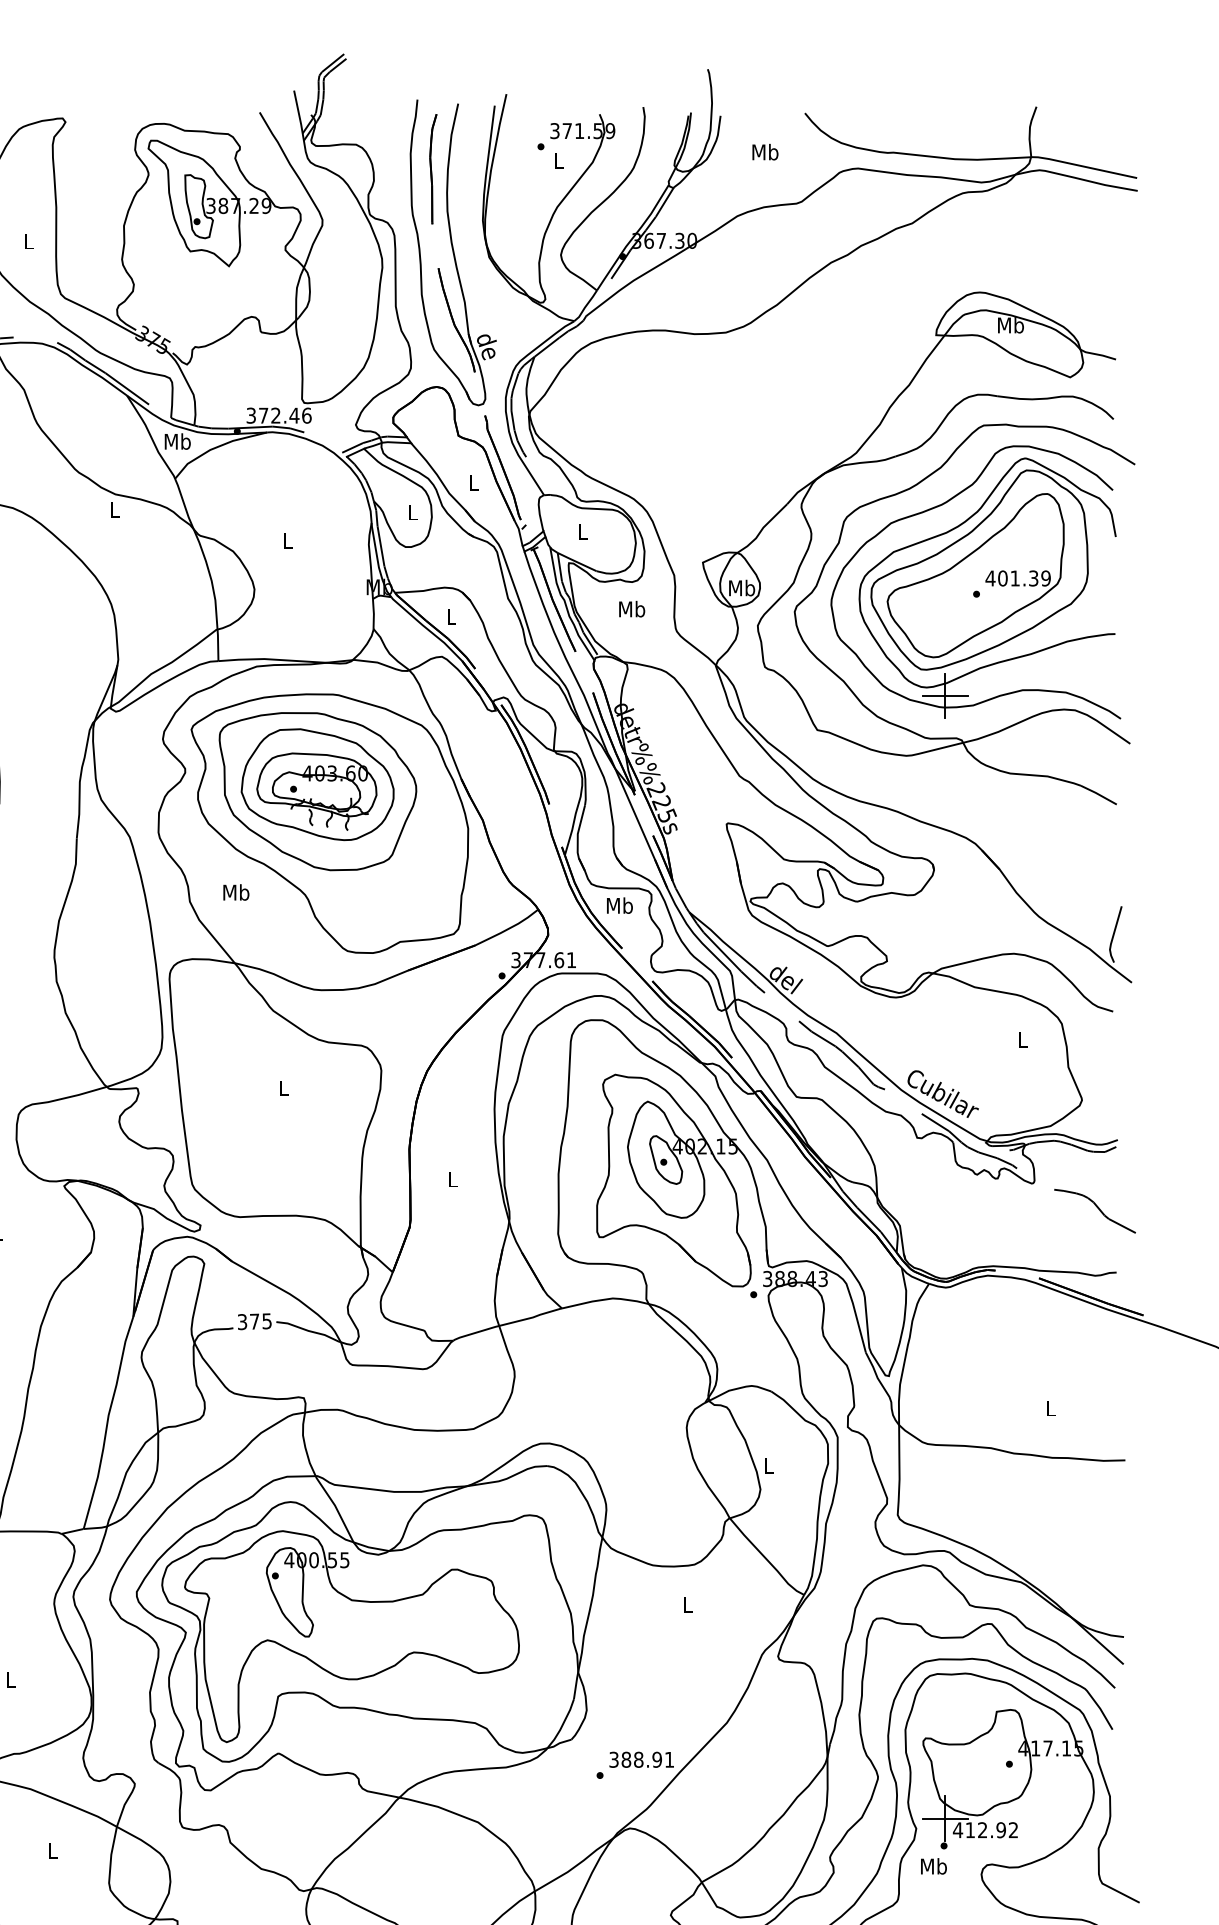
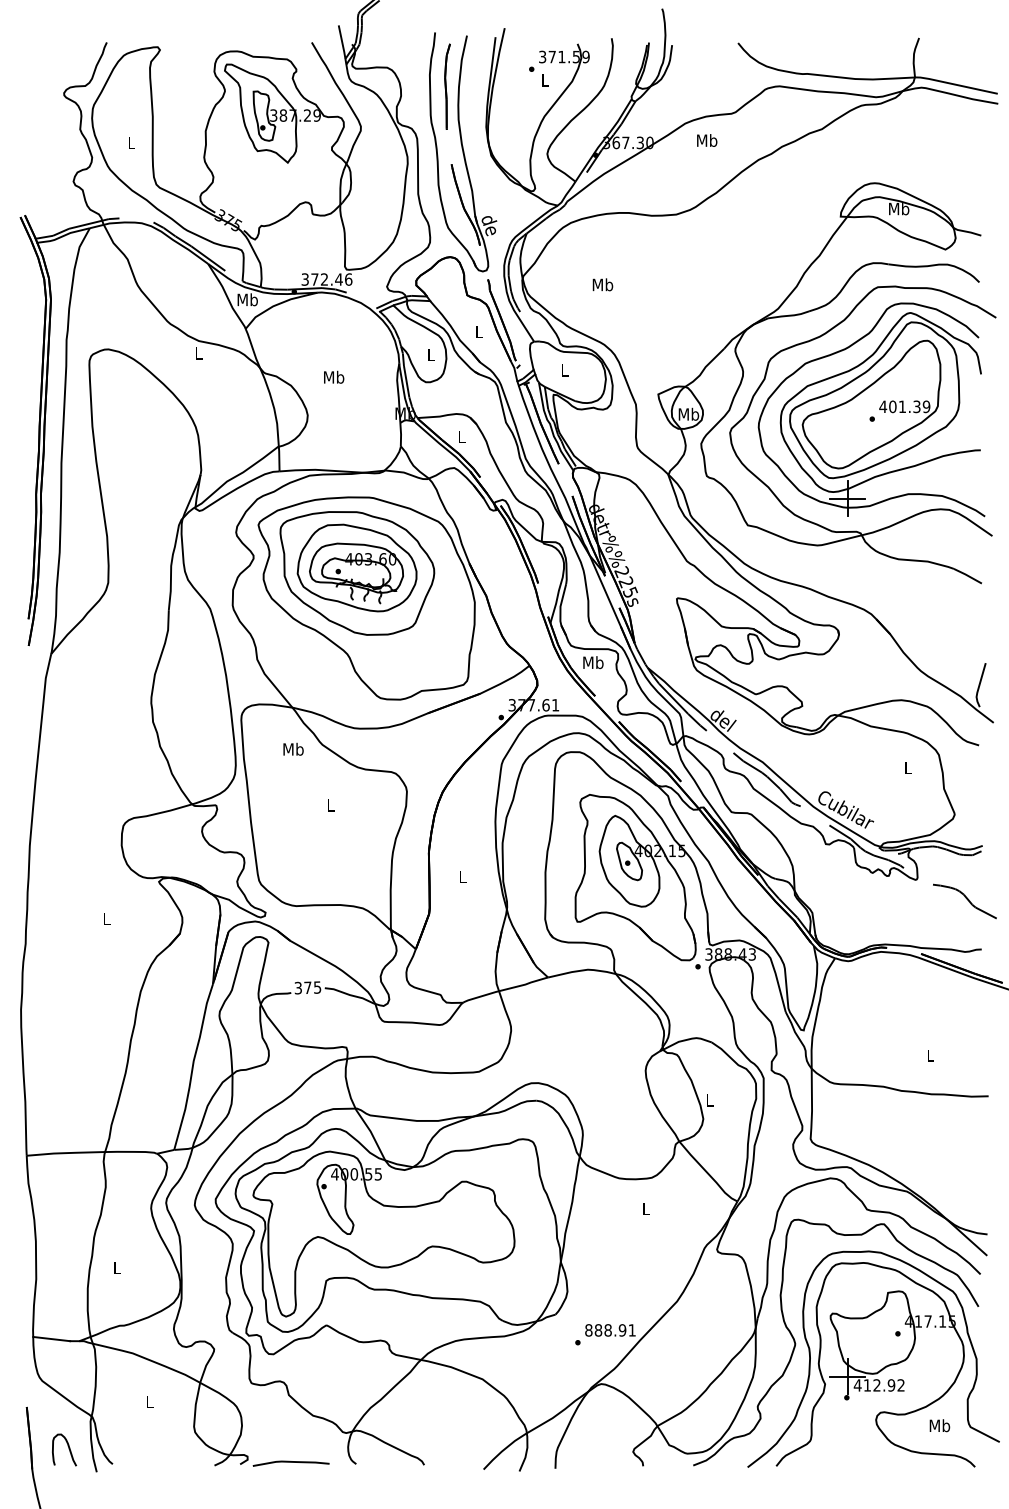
text: (765, 152) -> (707, 140), moved
text: (288, 539) -> (334, 376), L -> Mb
text: (631, 608) -> (602, 284), moved
text: (236, 891) -> (293, 748), moved
text: (613, 1759) -> (588, 1330), 388.91 -> 888.91
text: (933, 1866) -> (939, 1425), moved

